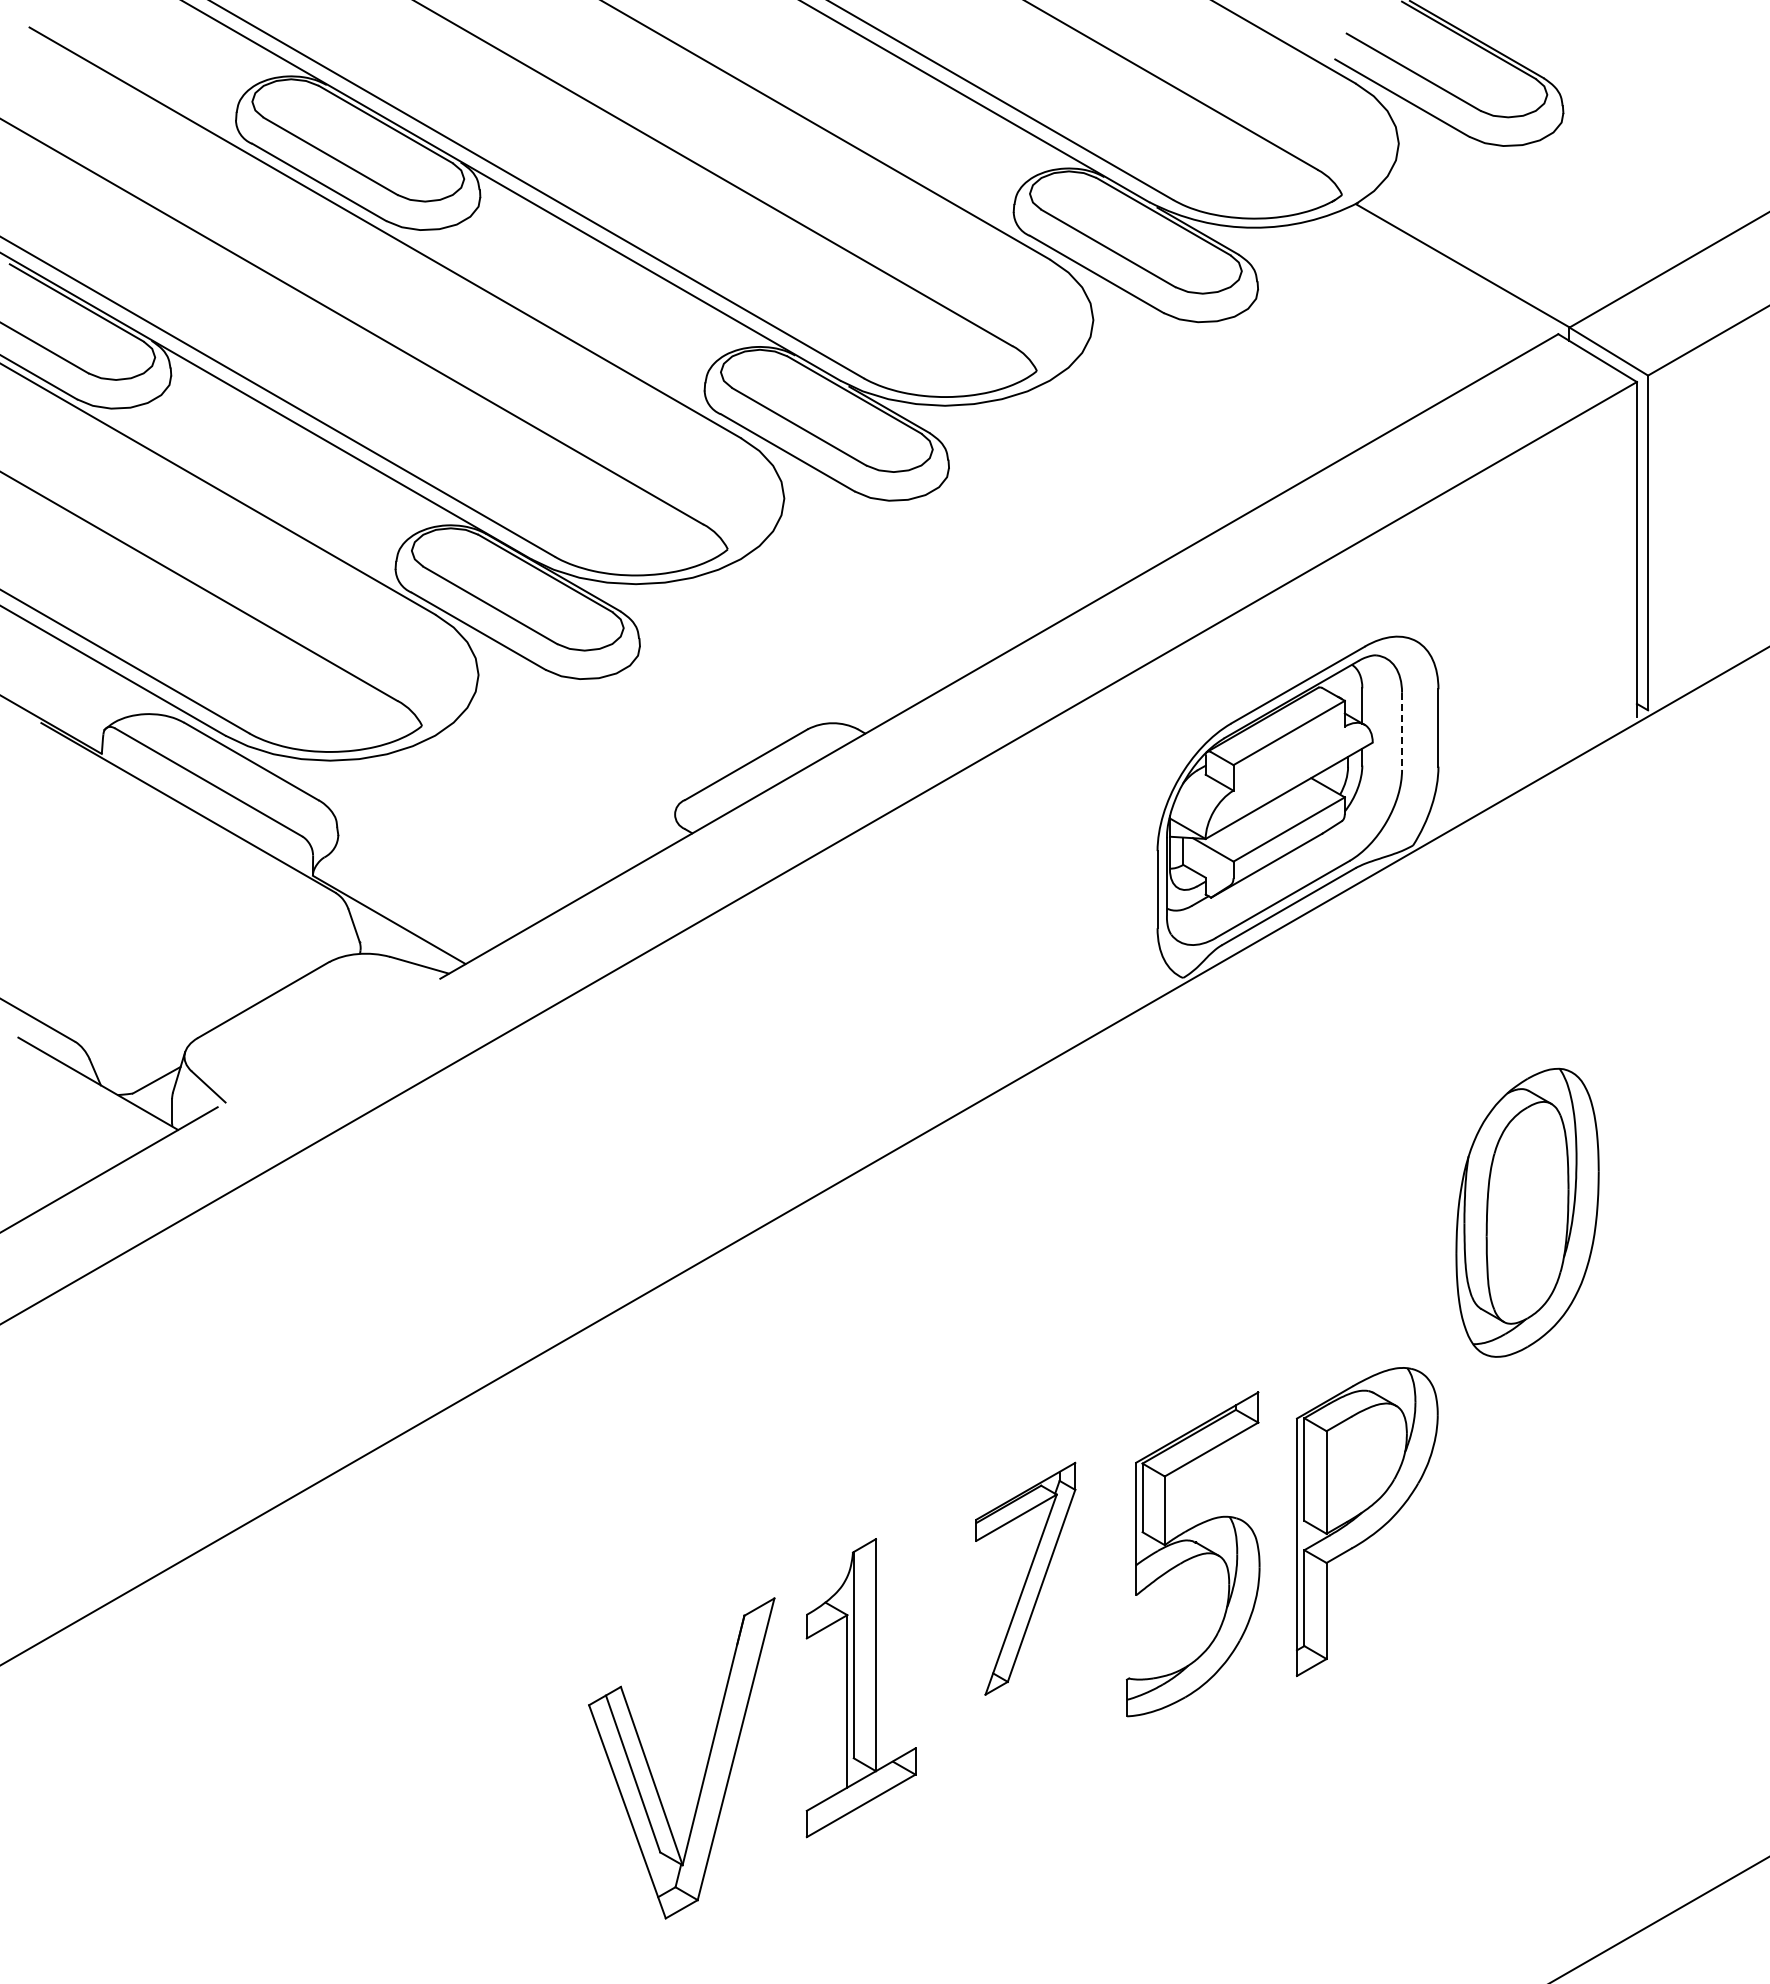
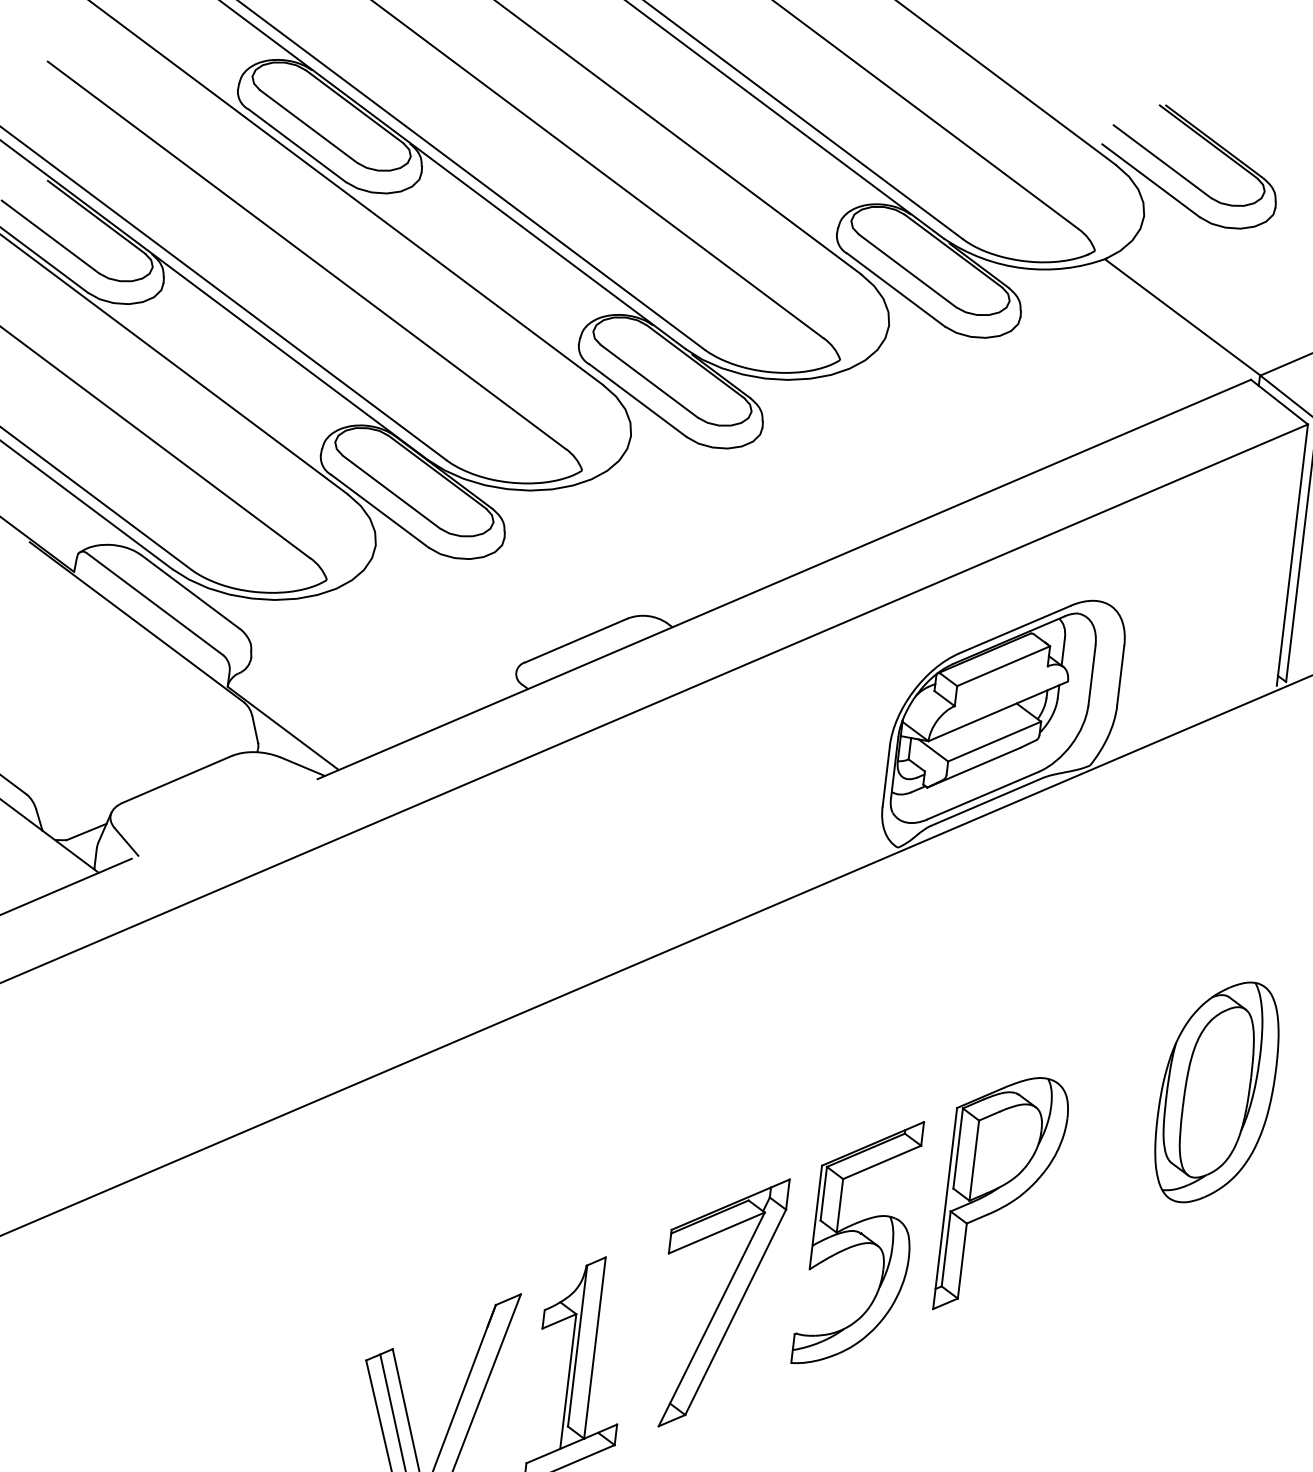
line: (1402, 731) -> (1092, 675), dashed -> solid
part: (1527, 1212) -> (1216, 1092), moved
part: (1367, 1521) -> (1002, 1194), moved
part: (1193, 1554) -> (858, 1242), moved
part: (1025, 1578) -> (718, 1302), size x1.43

